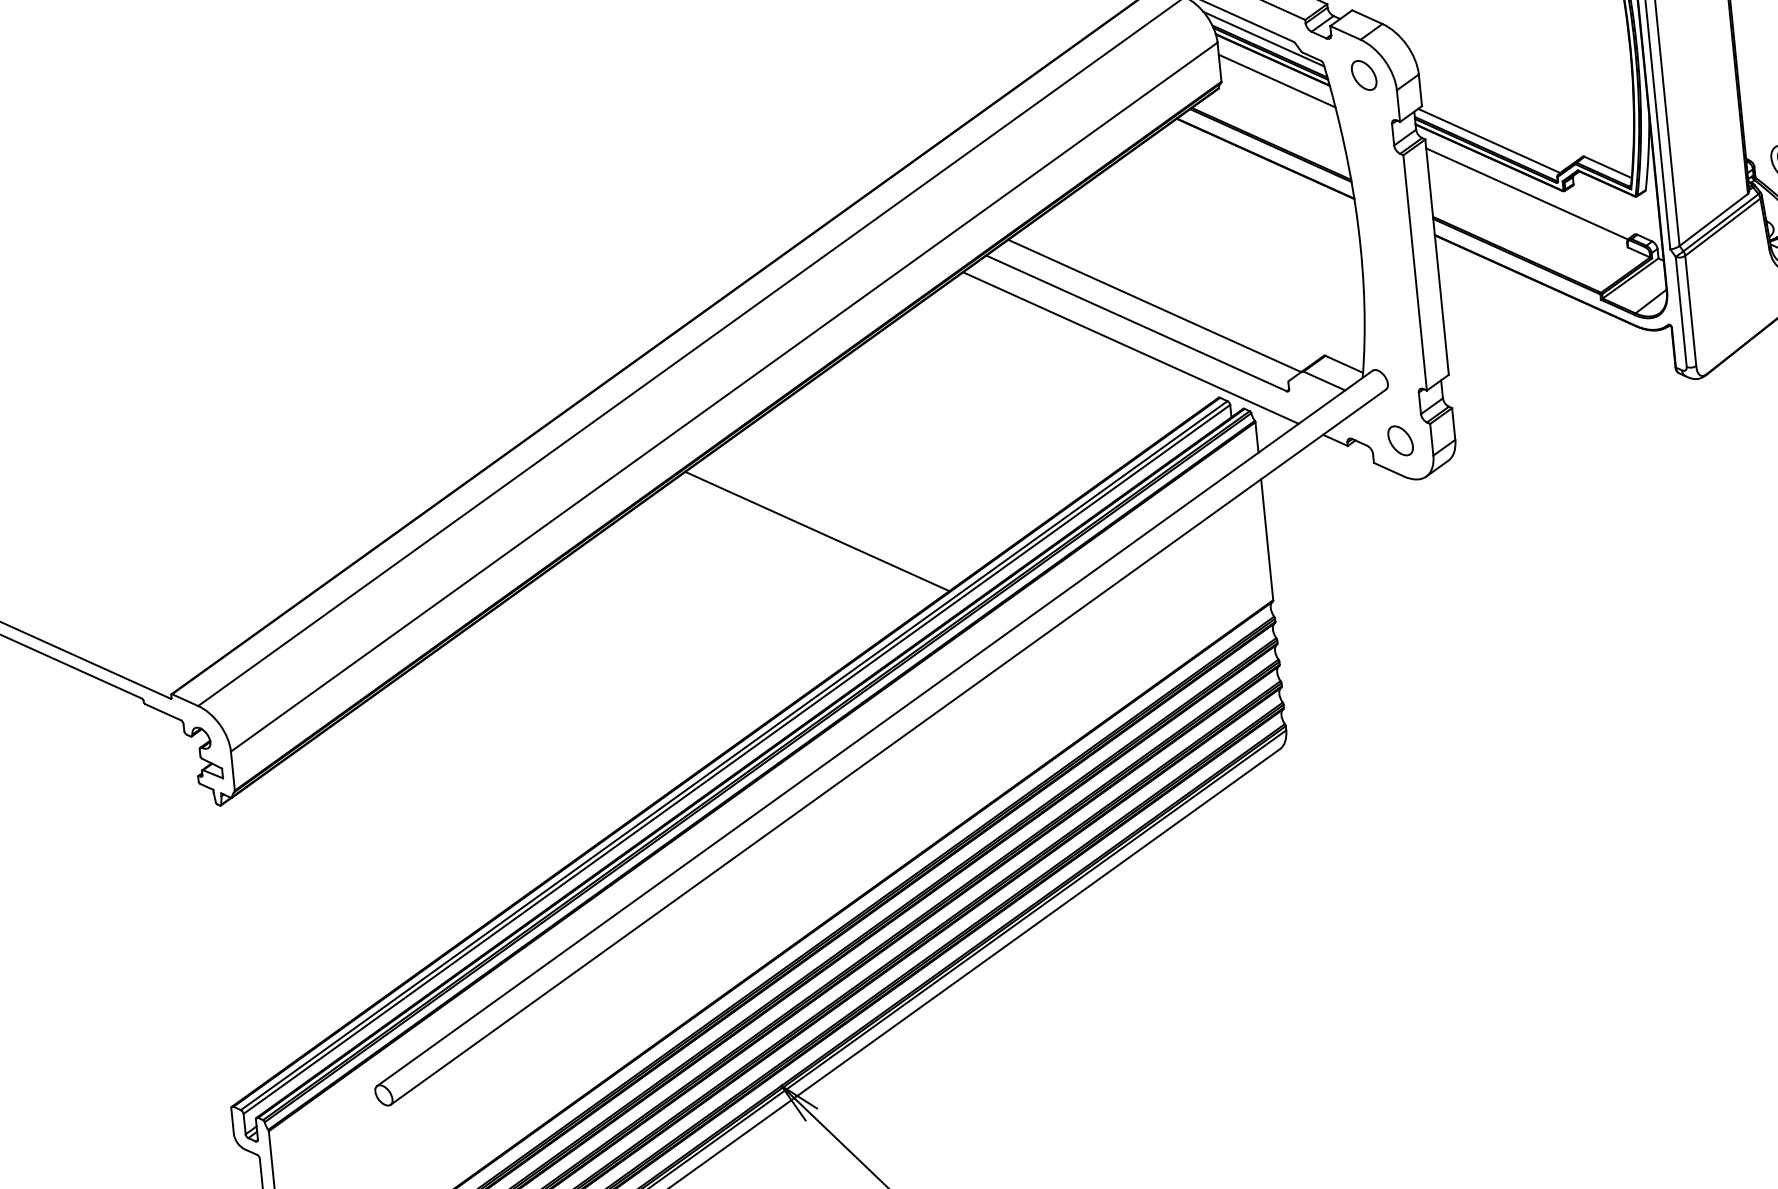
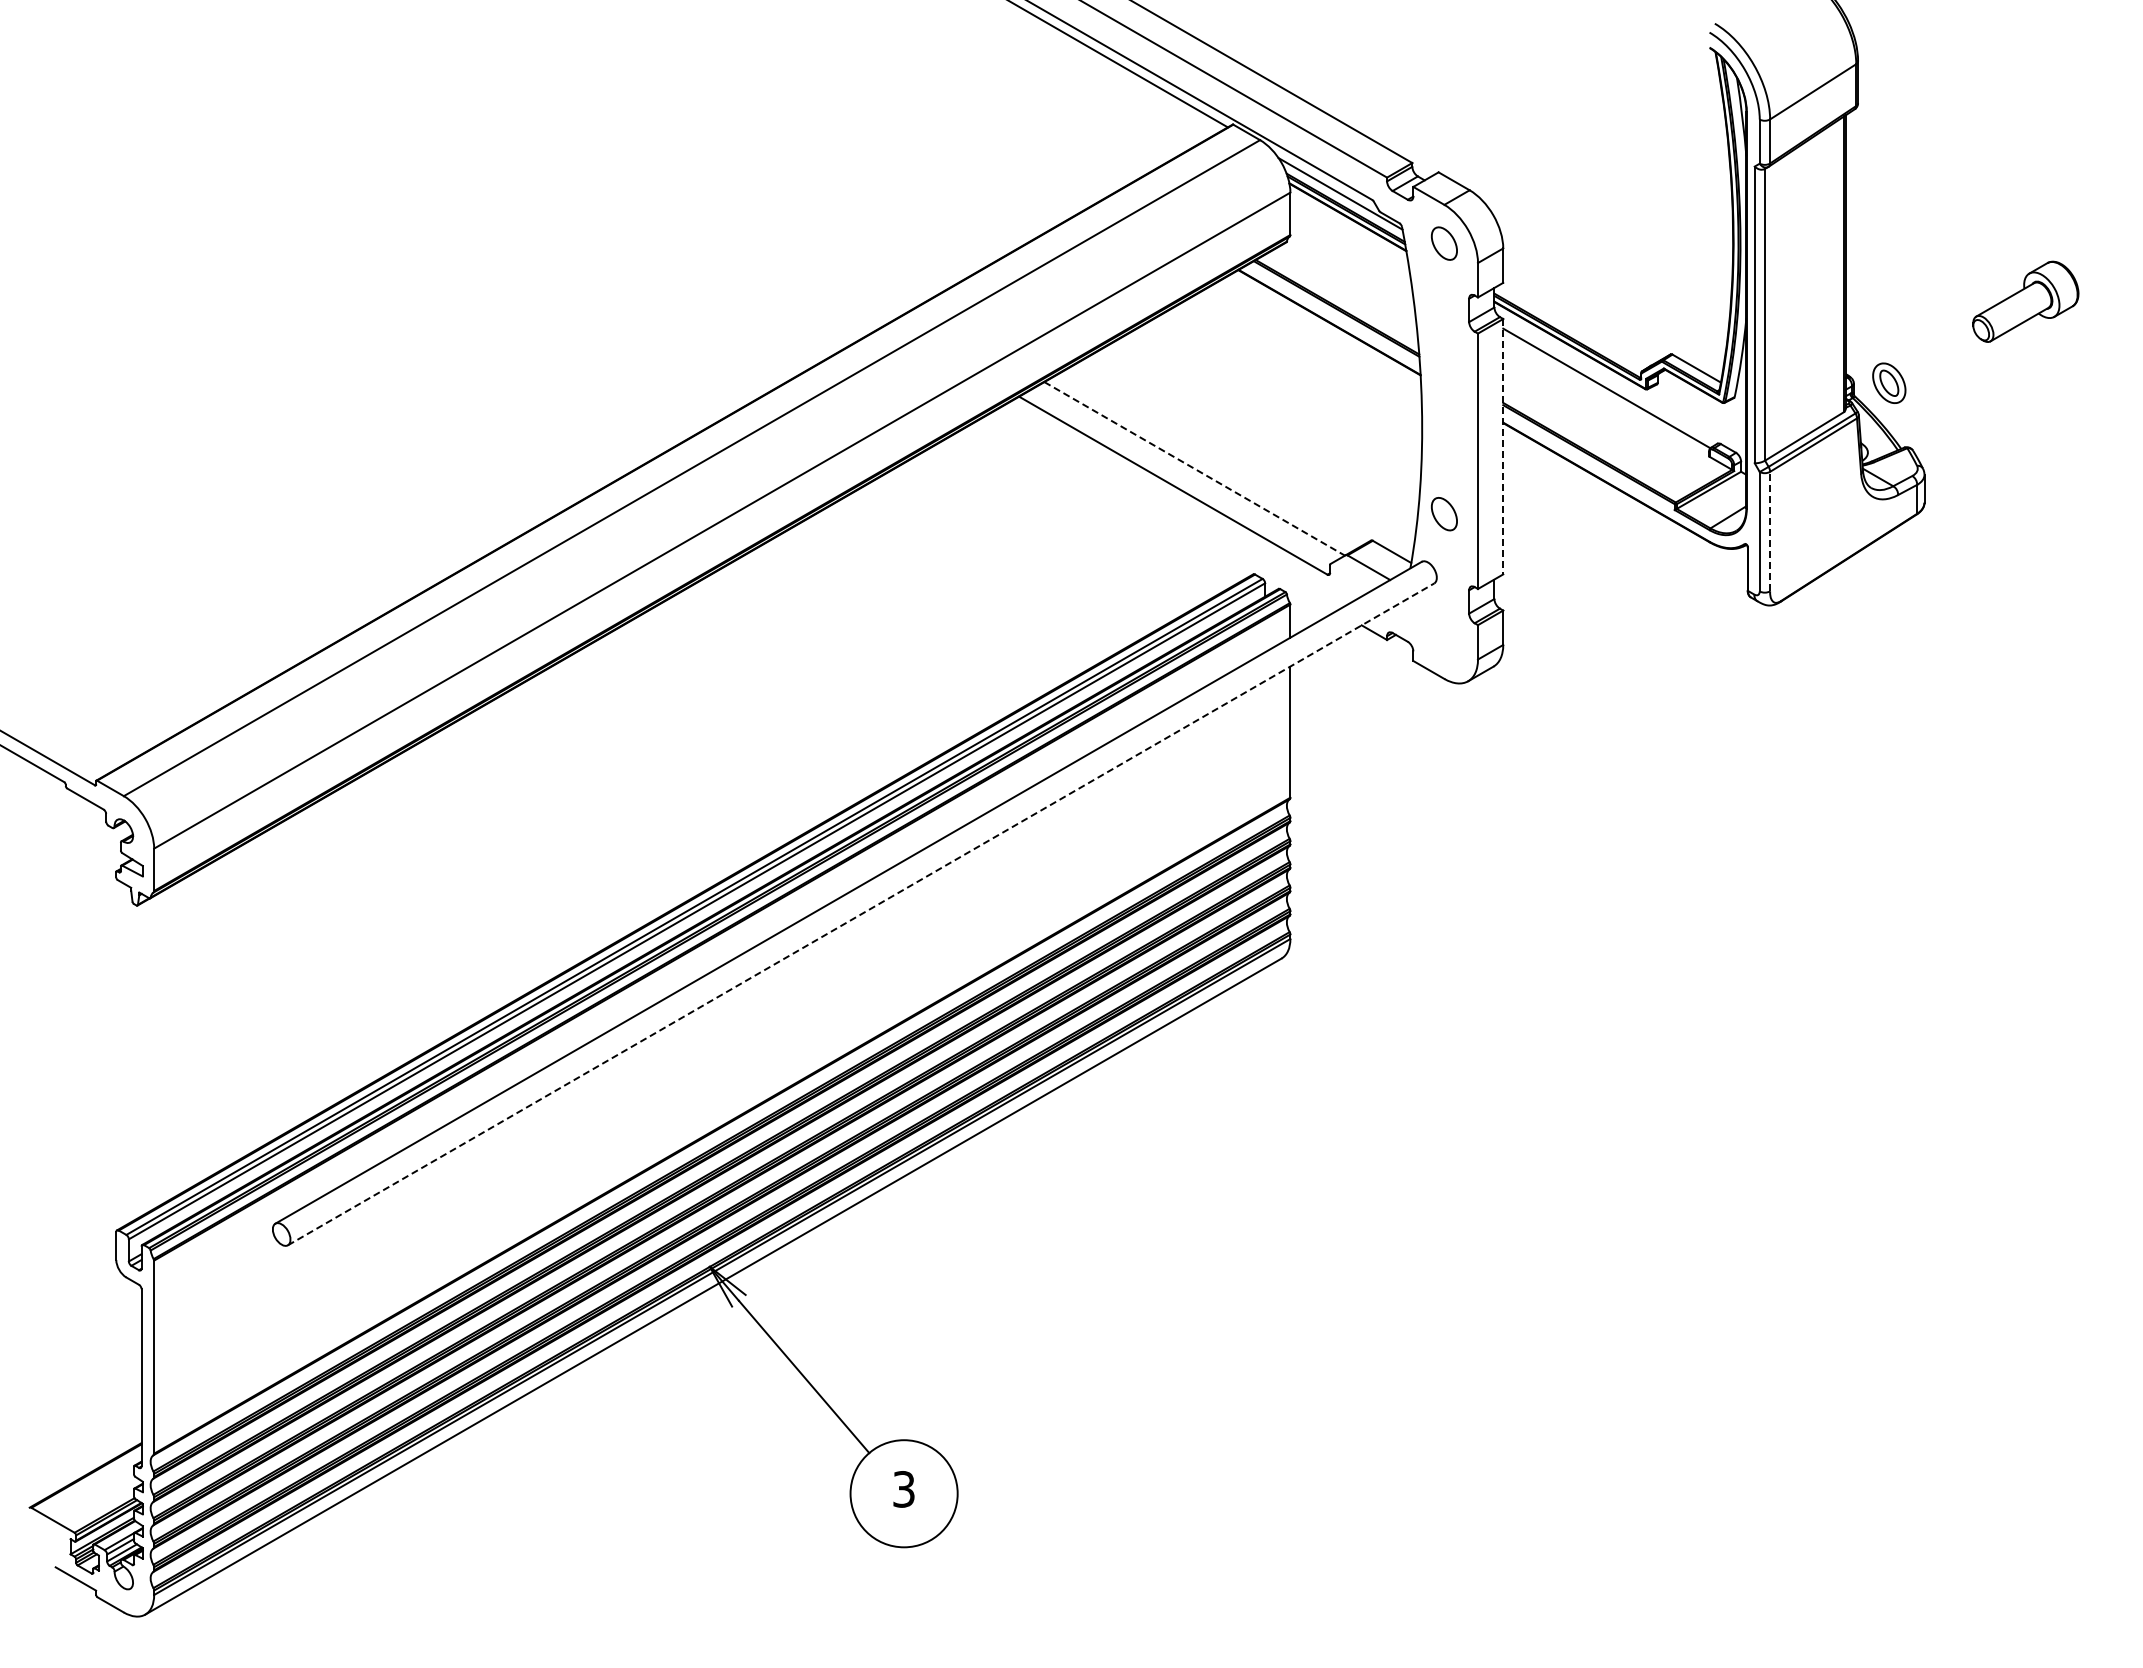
line: (1277, 80) -> (1350, 239), removed
line: (1488, 141) -> (1571, 327), removed
line: (1437, 256) -> (1503, 446), solid -> dashed
line: (1154, 305) -> (1194, 468), solid -> dashed
line: (1691, 310) -> (1770, 531), solid -> dashed
line: (1130, 348) -> (1164, 511), removed
part: (1400, 441) -> (1444, 514), moved
line: (816, 531) -> (807, 674), removed
line: (888, 747) -> (861, 914), solid -> dashed

